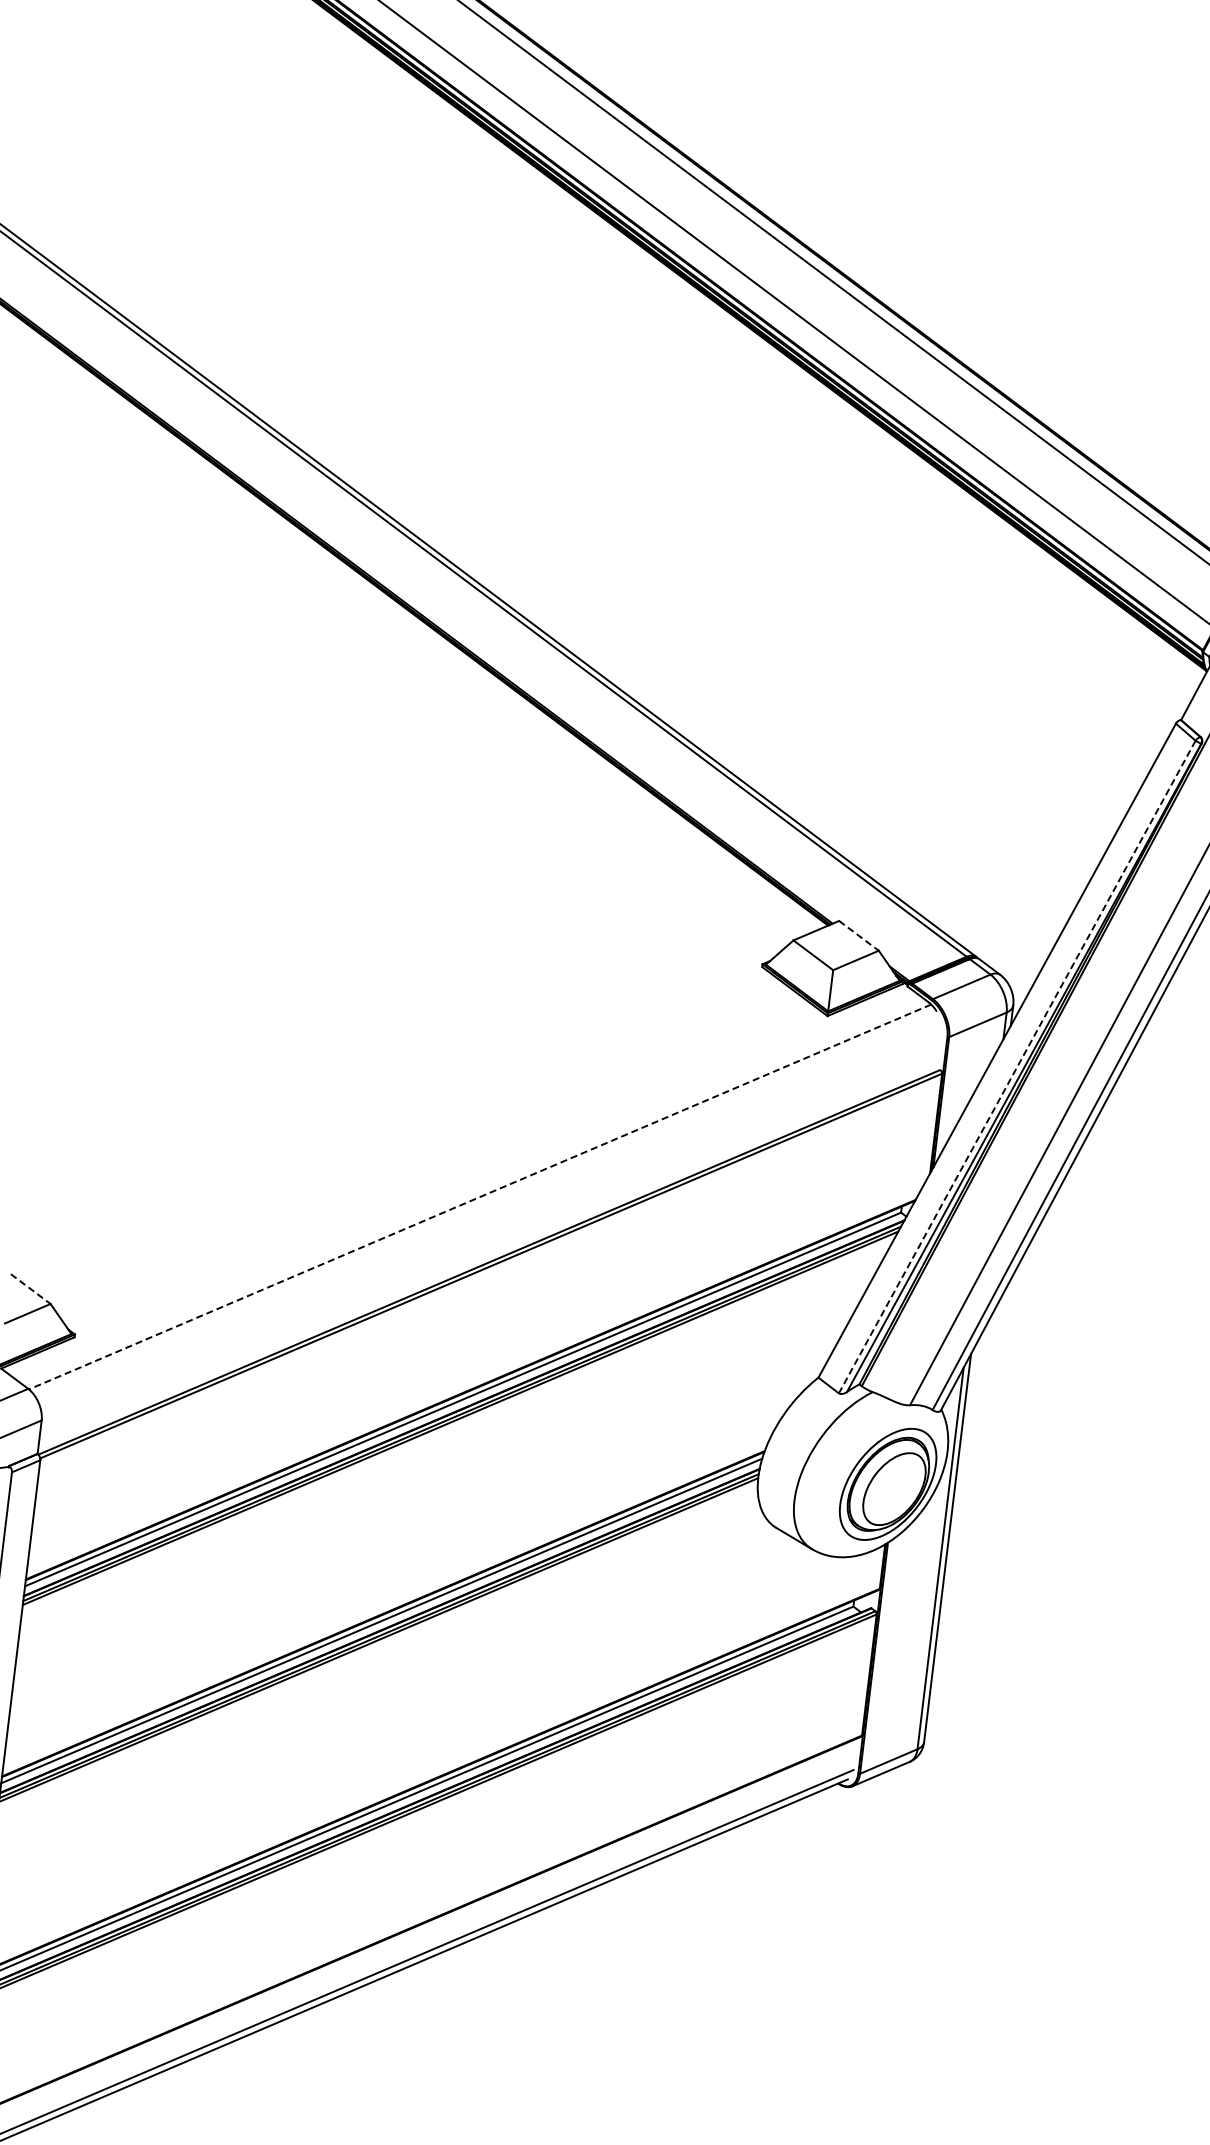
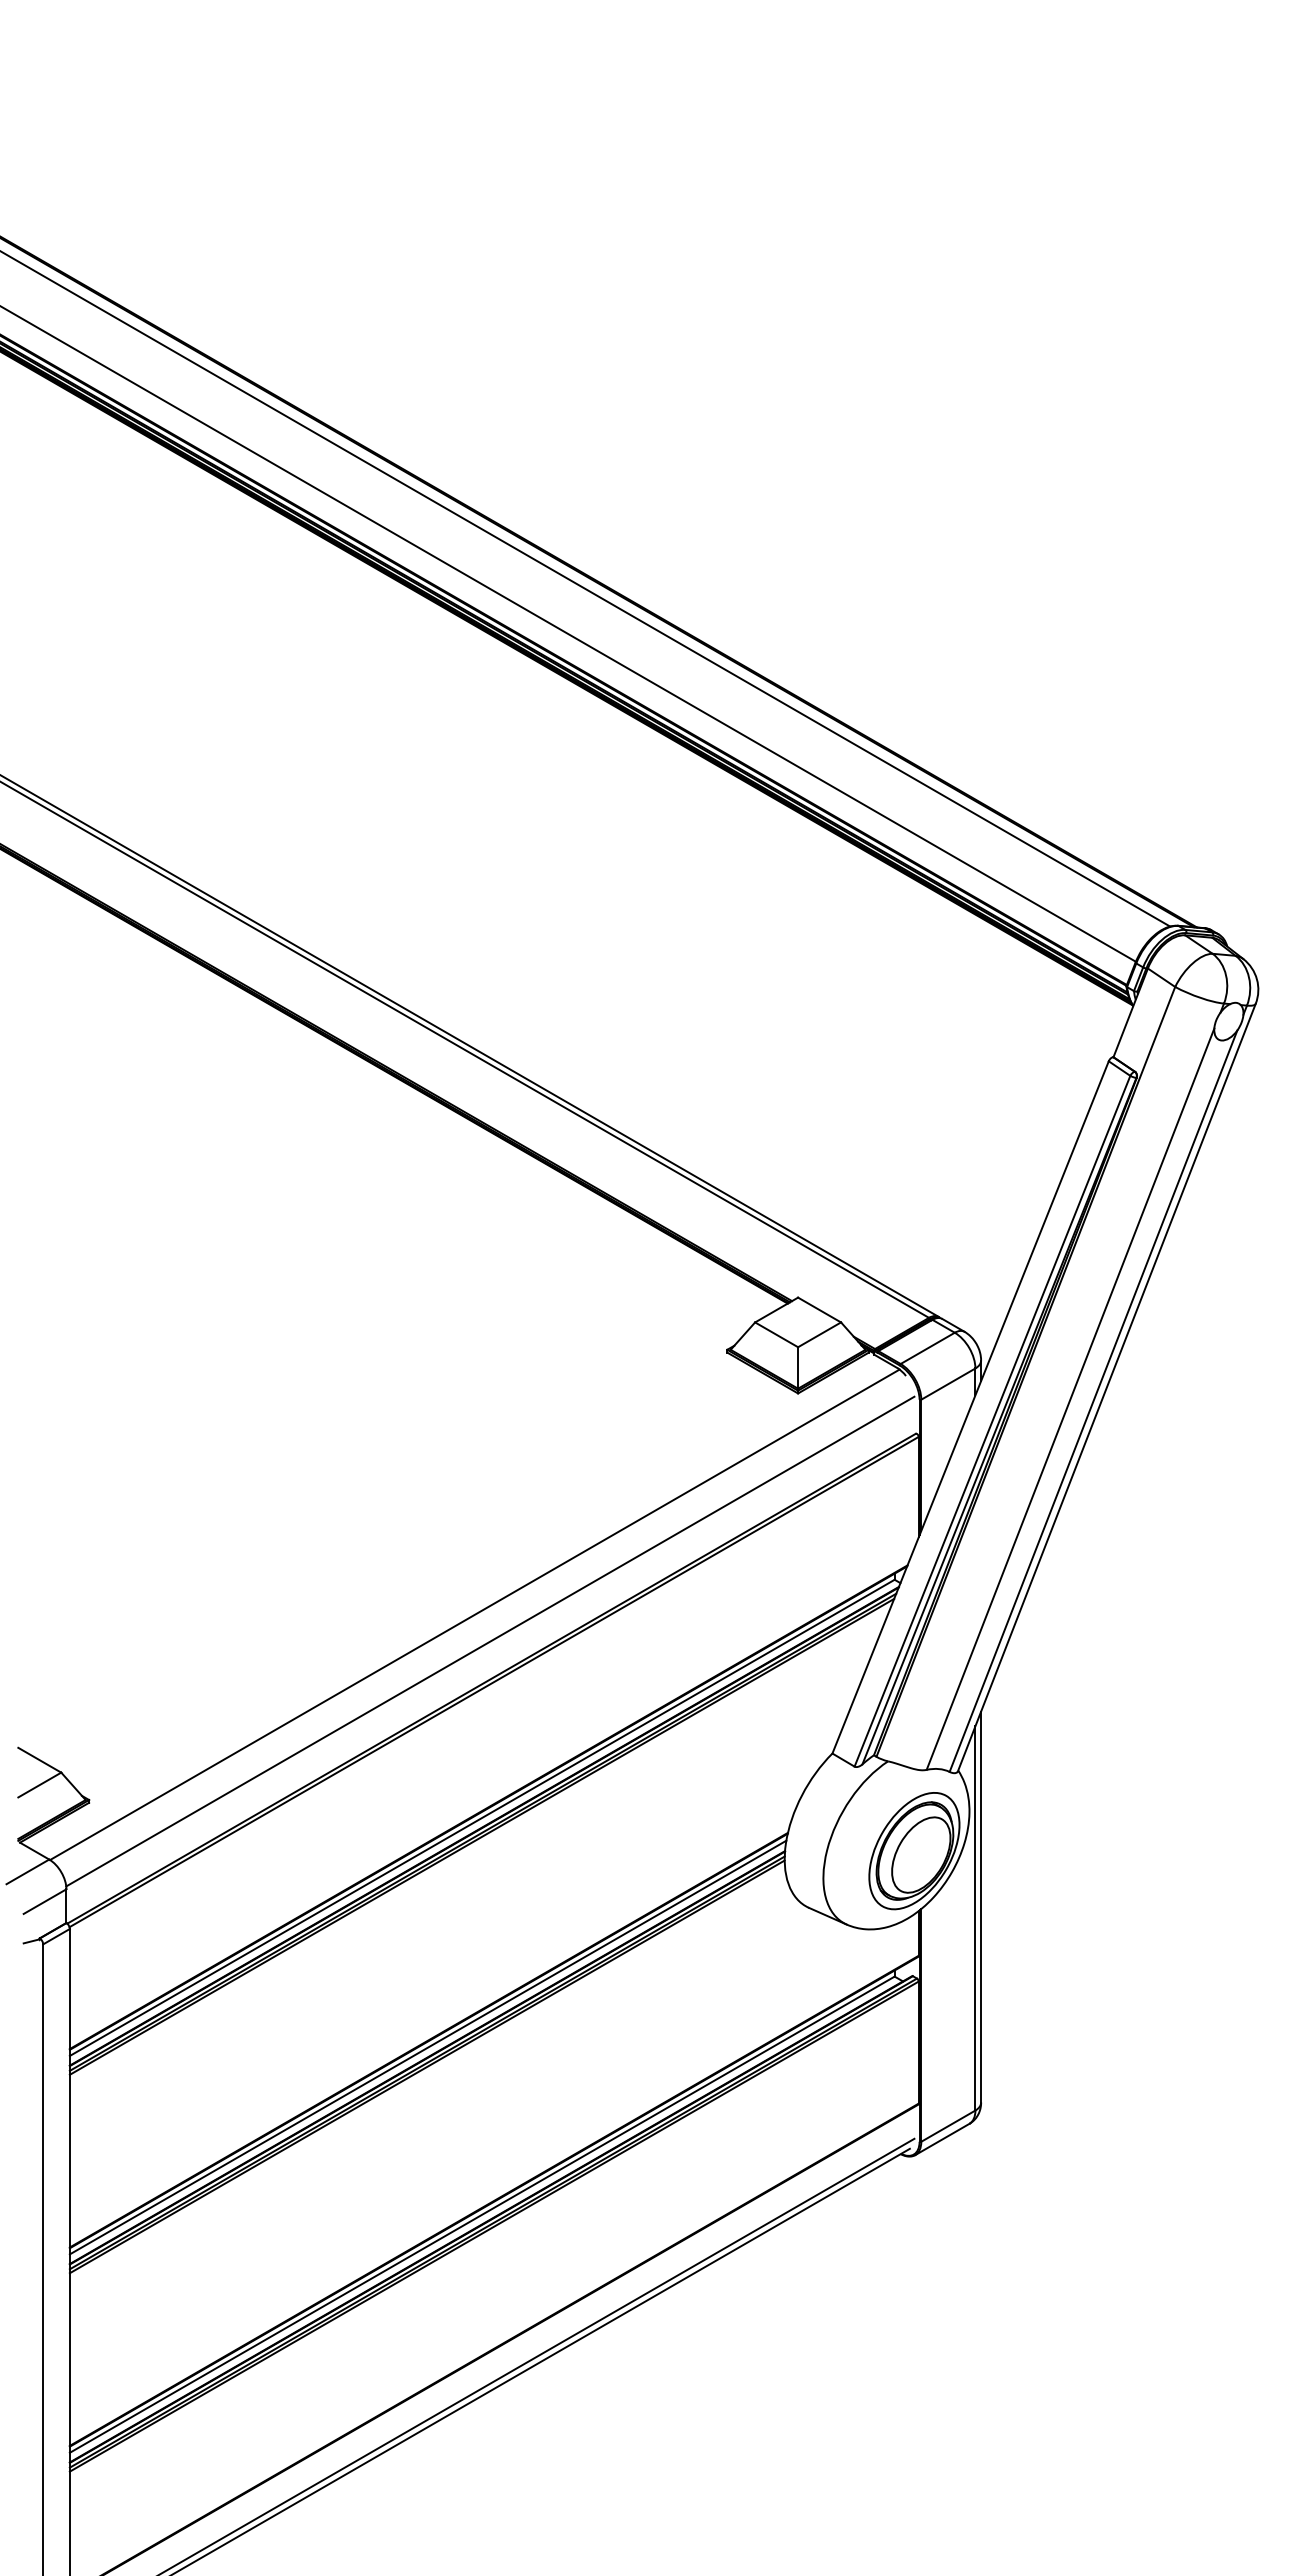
line: (858, 936) -> (819, 1310), dashed -> solid
line: (1017, 1067) -> (992, 1421), dashed -> solid
line: (479, 1197) -> (474, 1615), dashed -> solid
line: (492, 1225) -> (490, 1641), added
line: (30, 1289) -> (39, 1760), dashed -> solid

